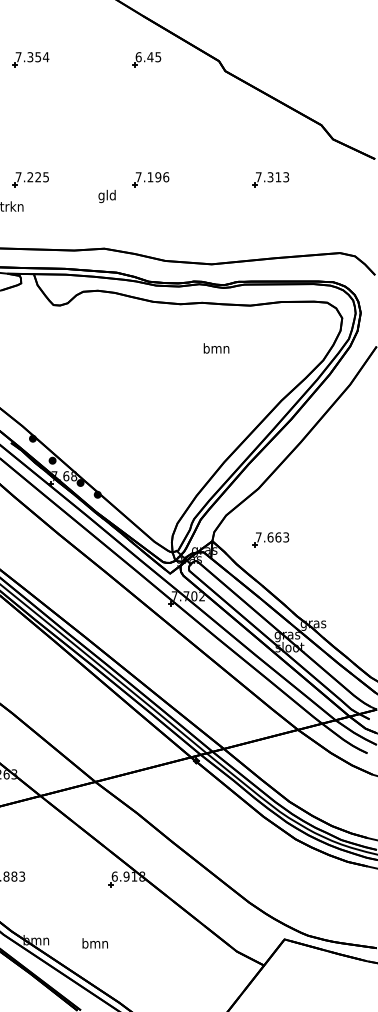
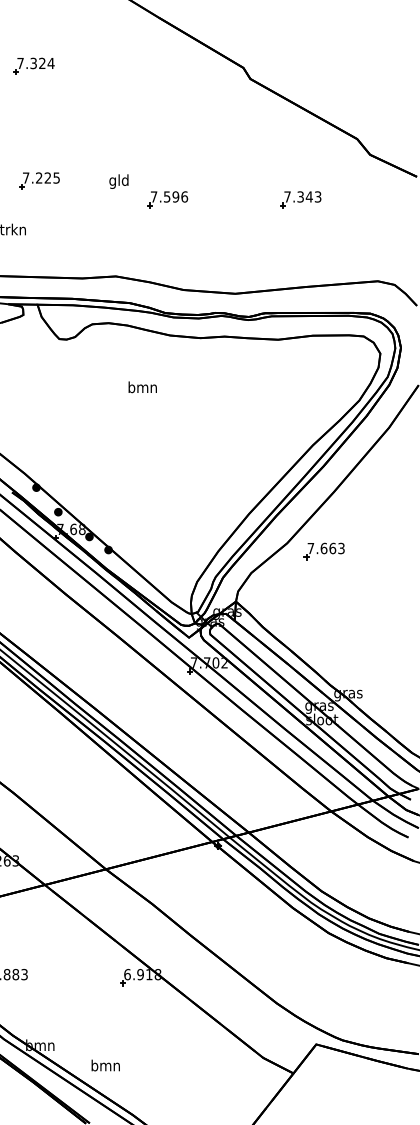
text: (38, 57) -> (42, 63), 7.354 -> 7.324
part: (146, 59) -> (162, 66), removed
text: (150, 177) -> (167, 197), 7.196 -> 7.596
text: (278, 177) -> (309, 197), 7.313 -> 7.343
part: (30, 179) -> (39, 180), moved
text: (106, 196) -> (118, 181), moved
text: (216, 348) -> (142, 387), moved
part: (270, 539) -> (323, 550), moved
text: (94, 943) -> (104, 1065), moved

